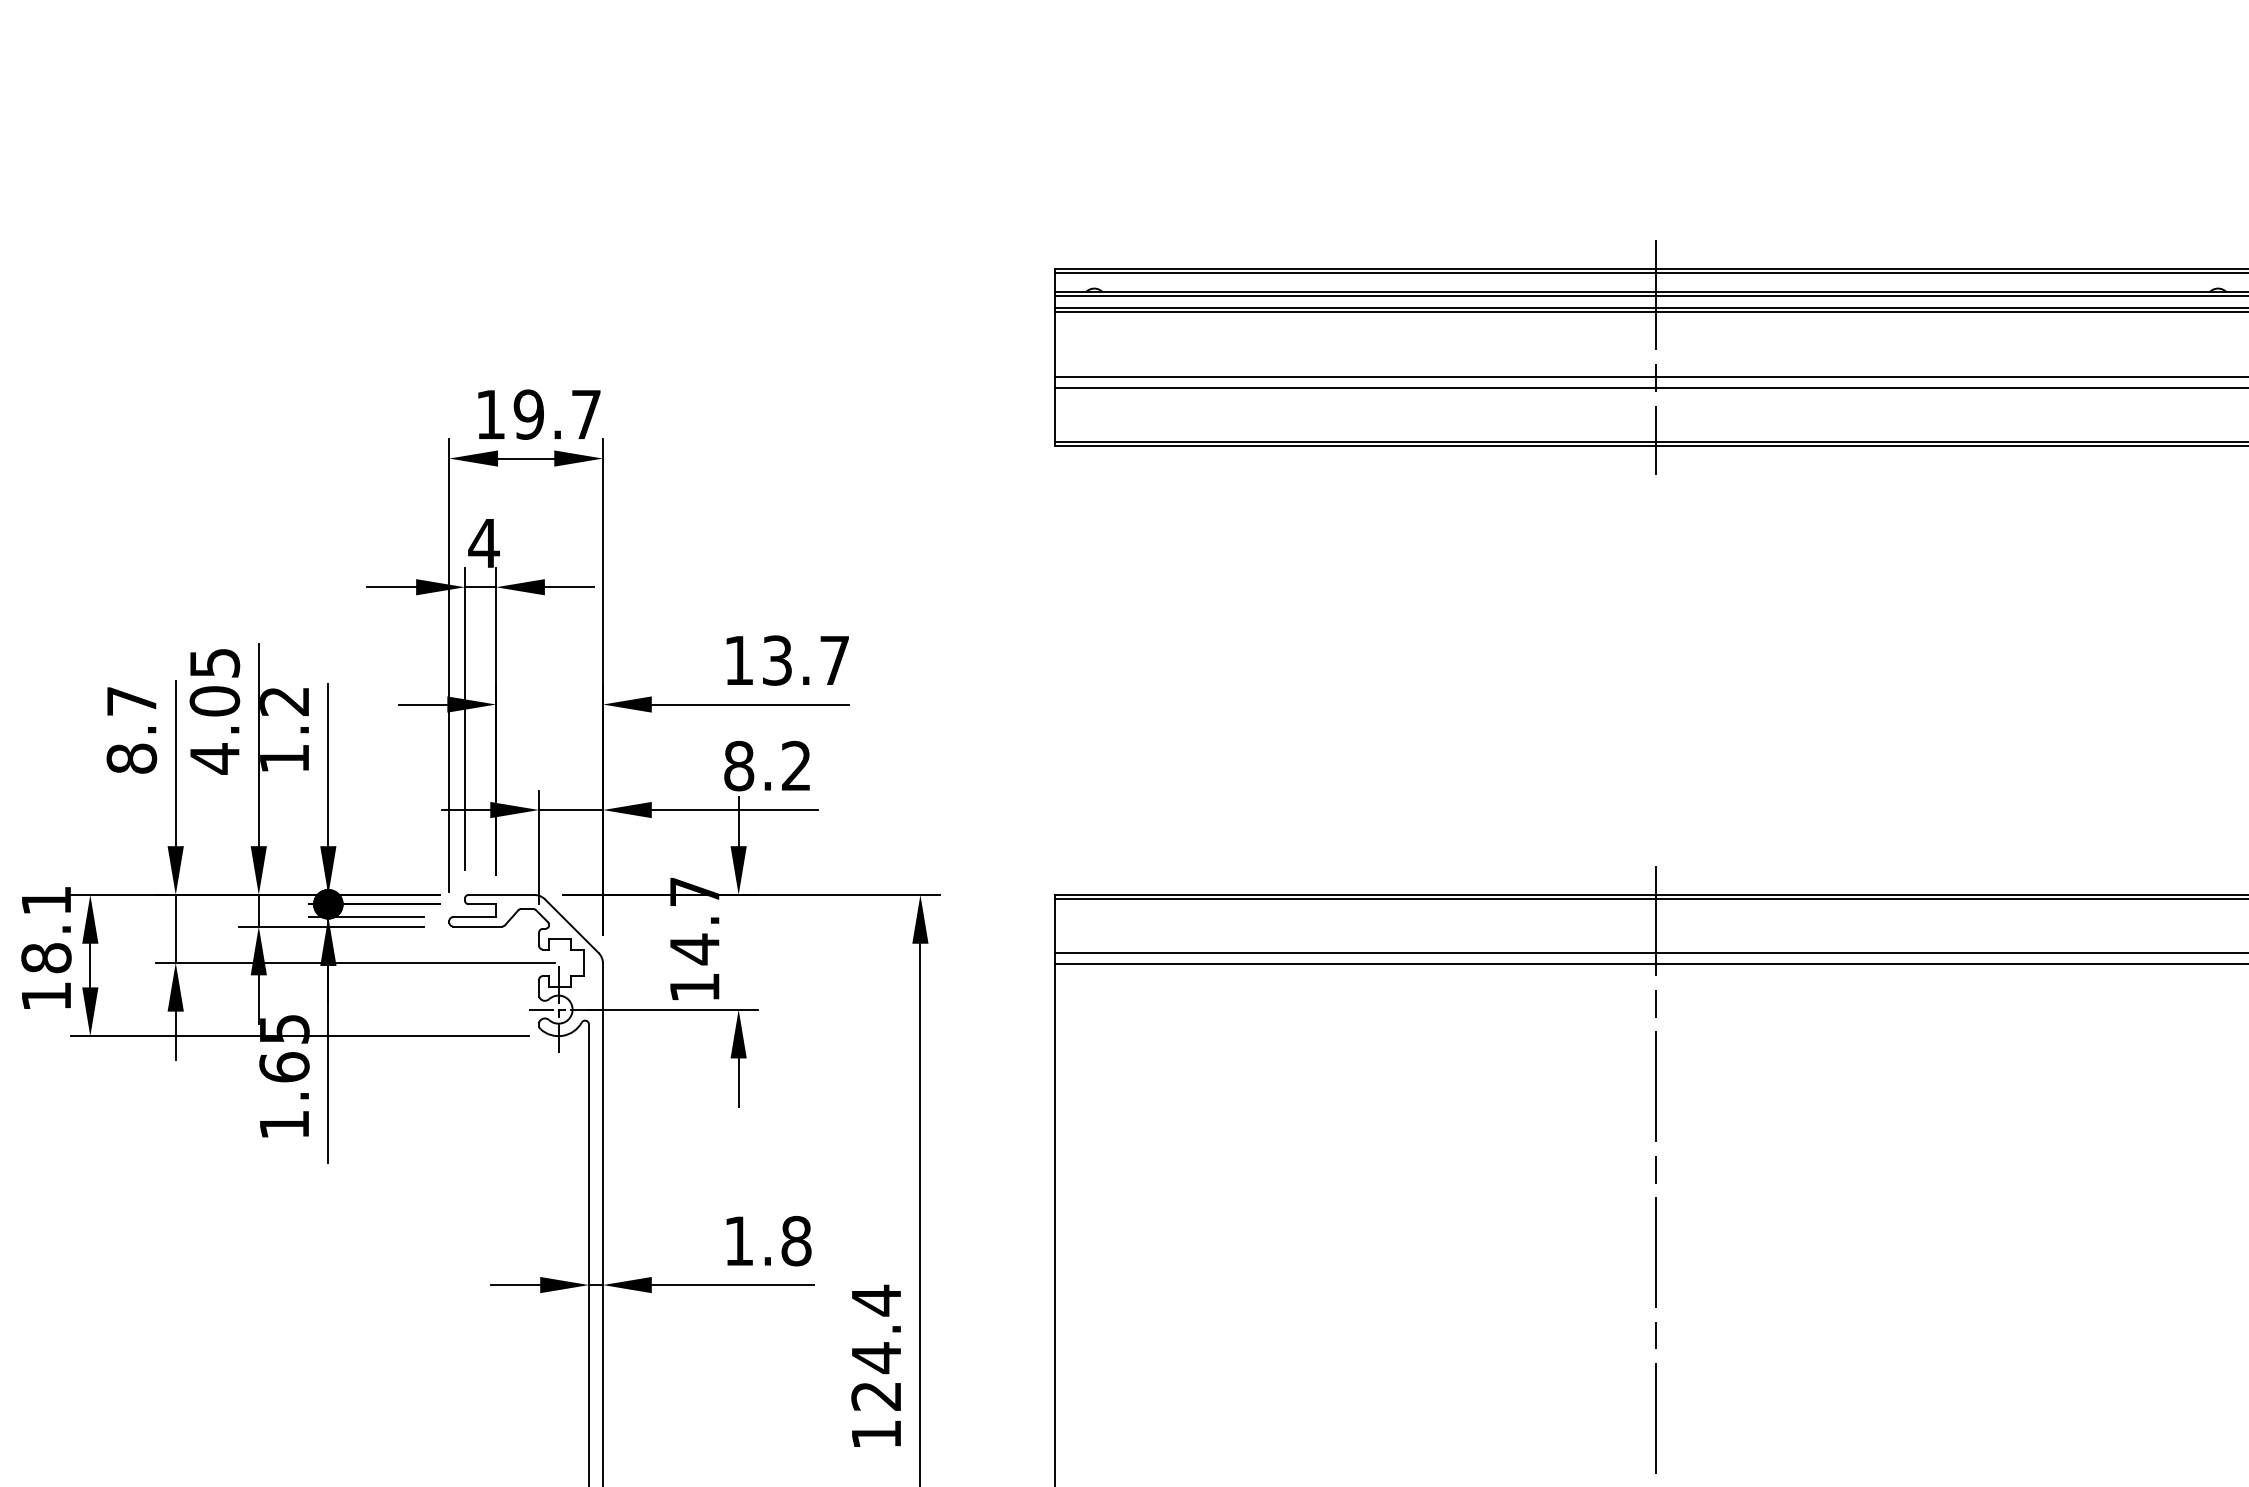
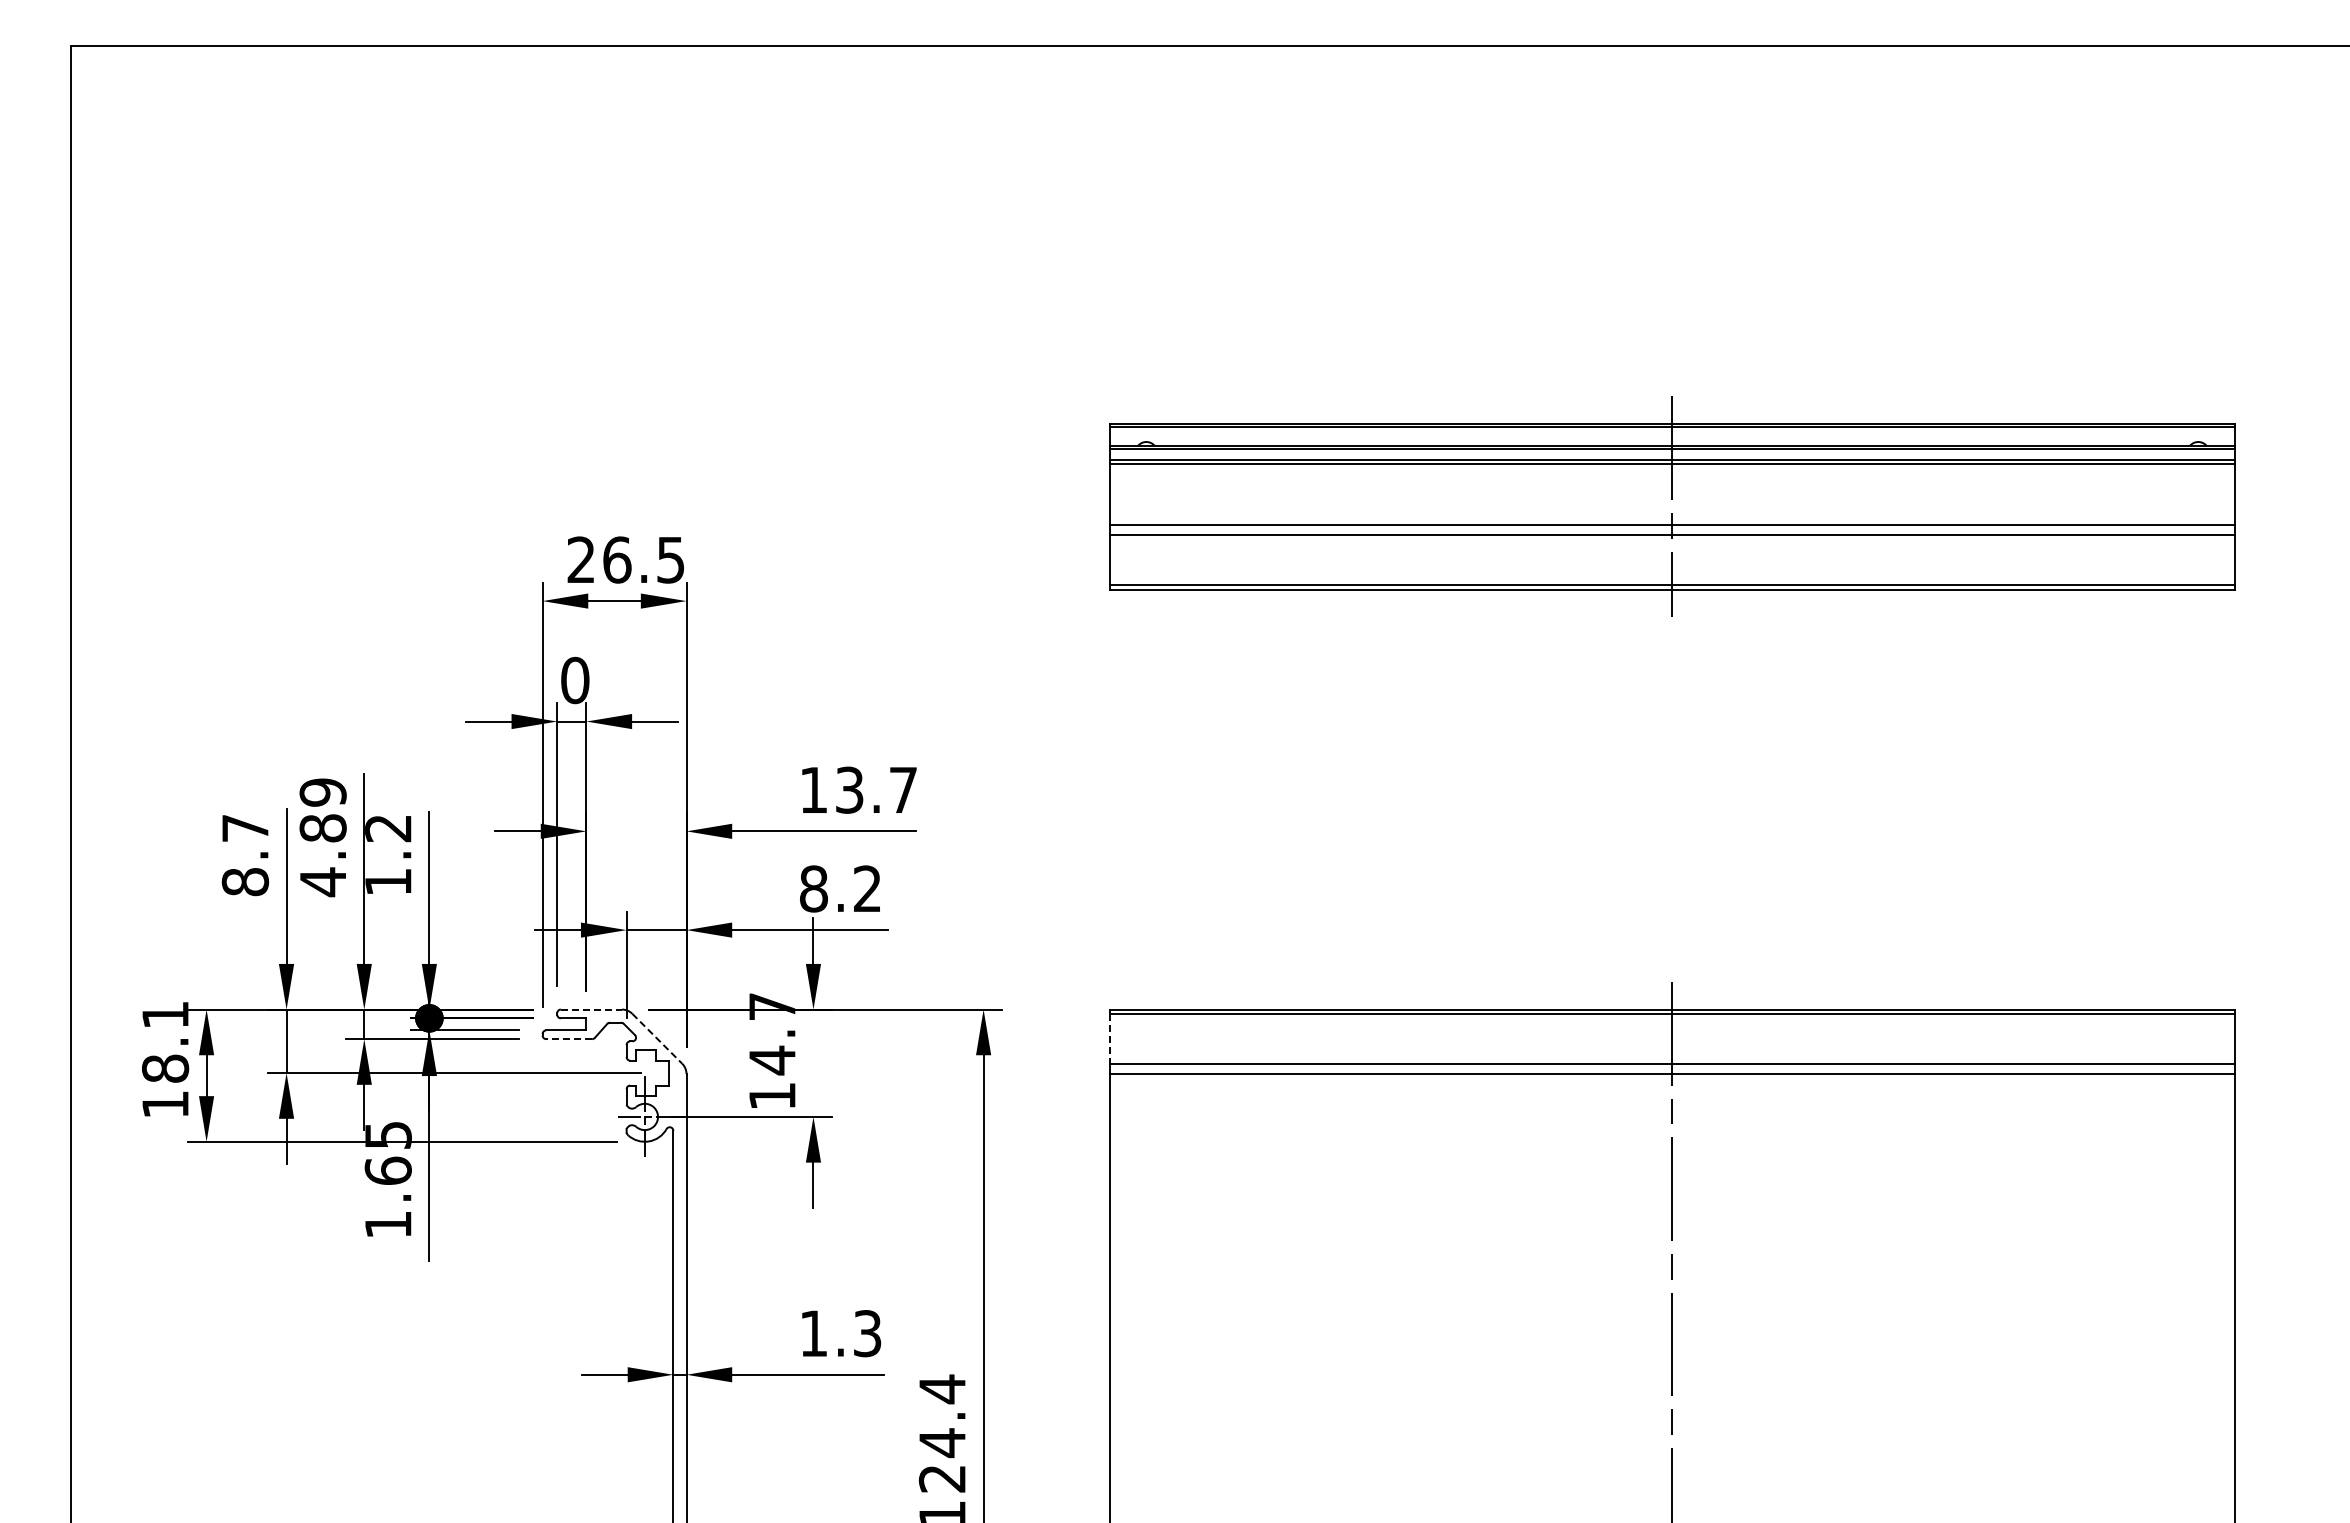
text: (537, 414) -> (625, 559), 19.7 -> 26.5
text: (484, 543) -> (575, 680), 4 -> 0
text: (214, 682) -> (322, 810), 4.05 -> 4.89
line: (501, 894) -> (591, 1009), solid -> dashed
line: (1054, 925) -> (1109, 1038), solid -> dashed
line: (478, 926) -> (569, 1039), solid -> dashed
line: (572, 926) -> (657, 1039), solid -> dashed
text: (796, 1240) -> (867, 1333), 1.8 -> 1.3

